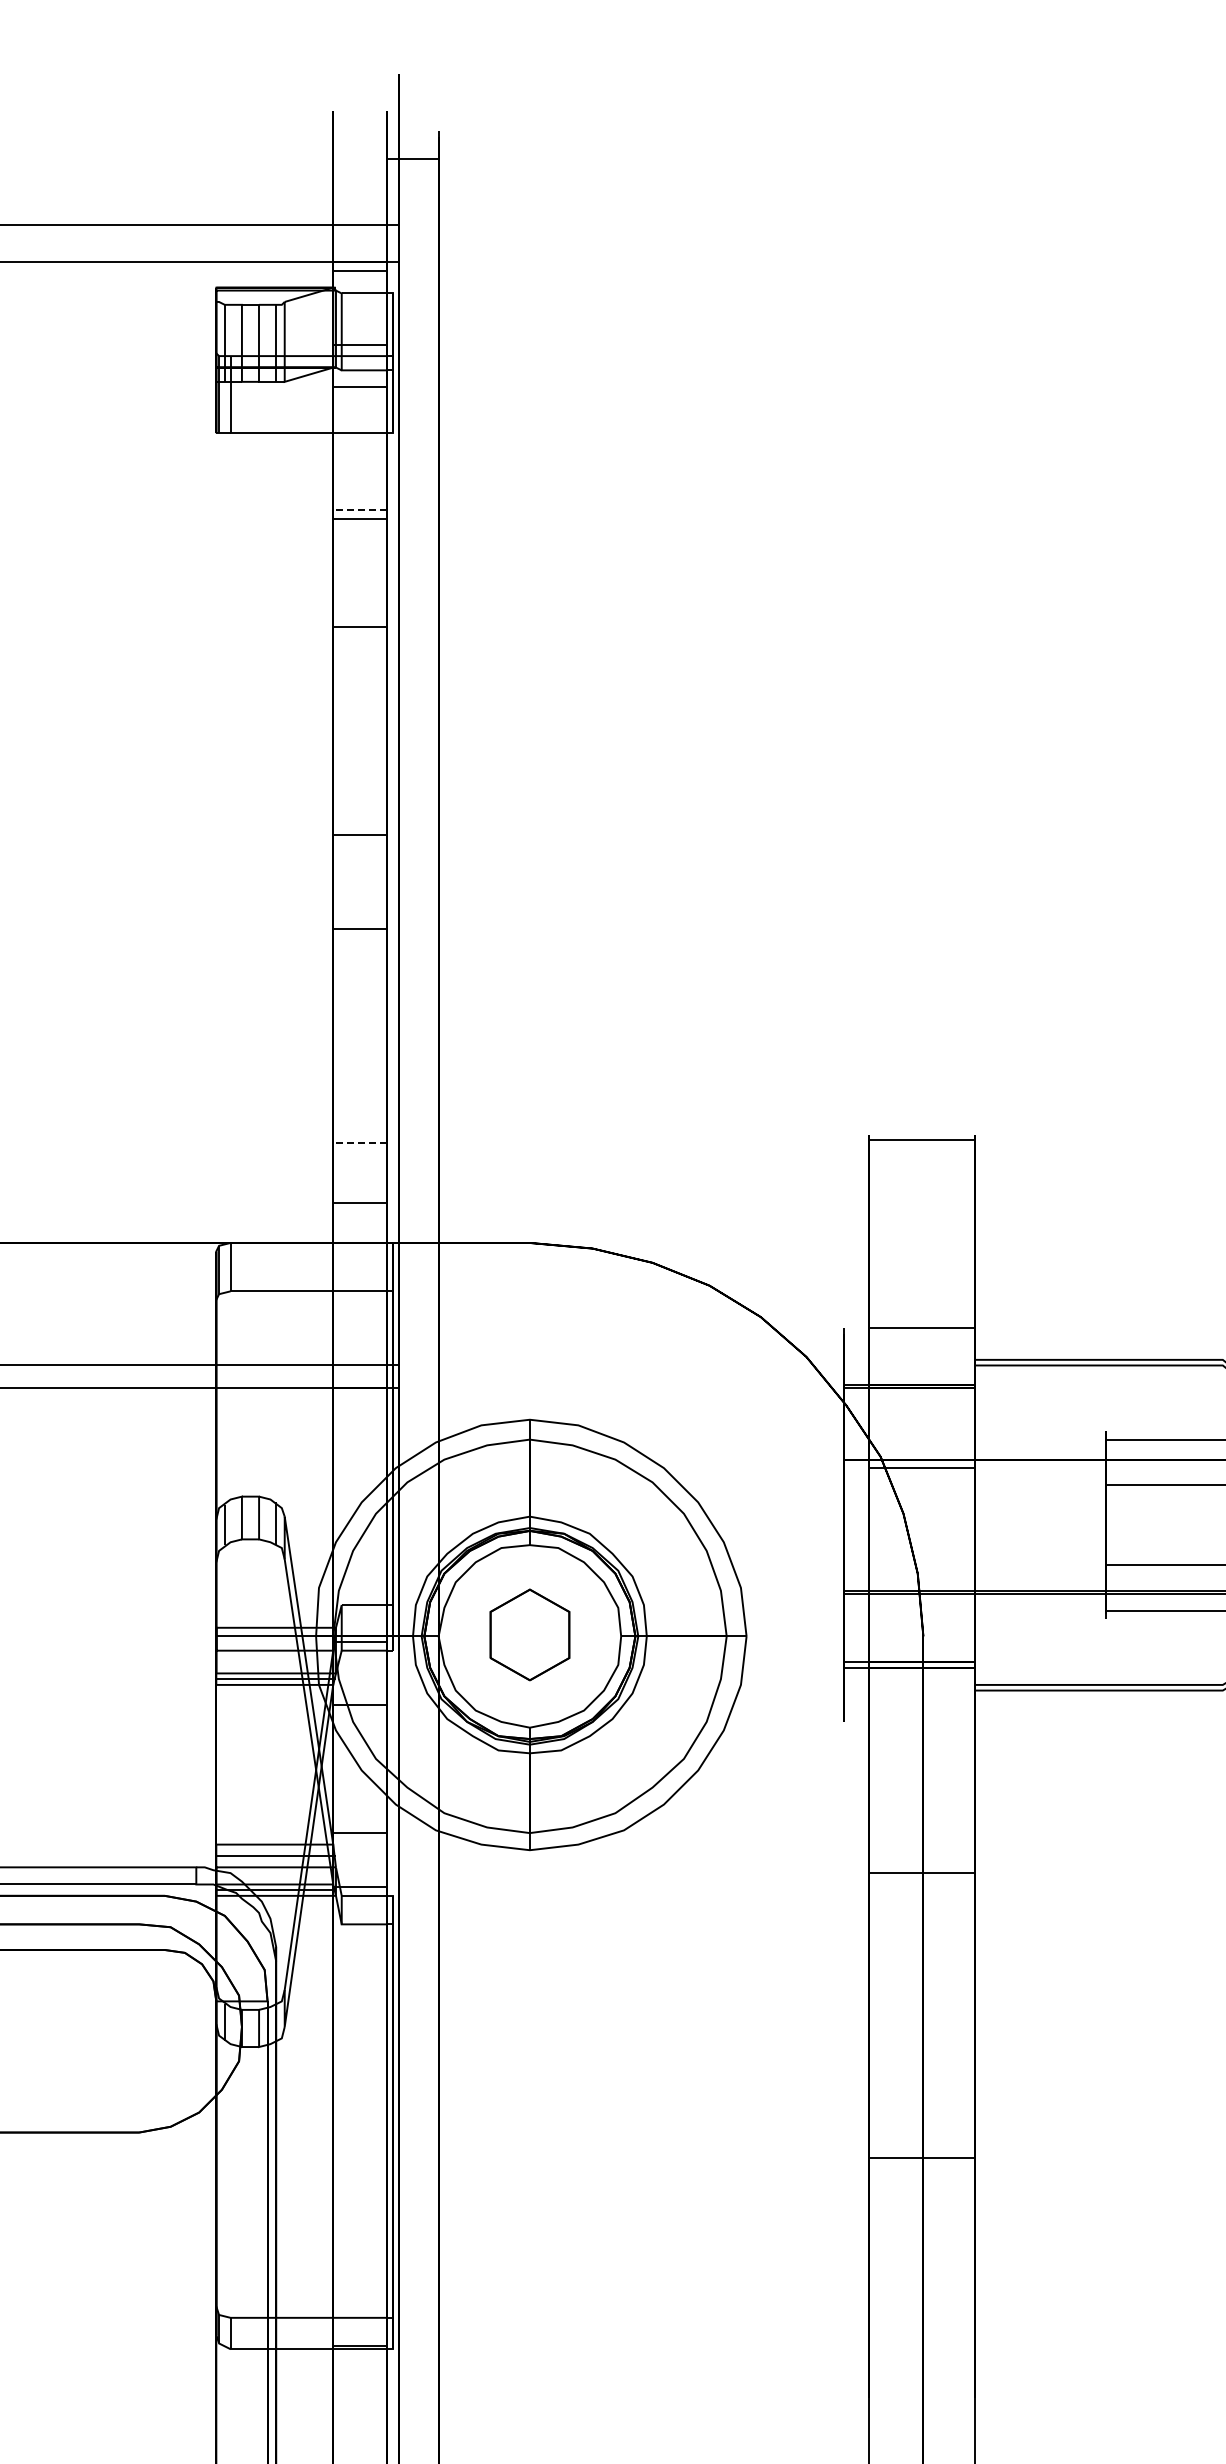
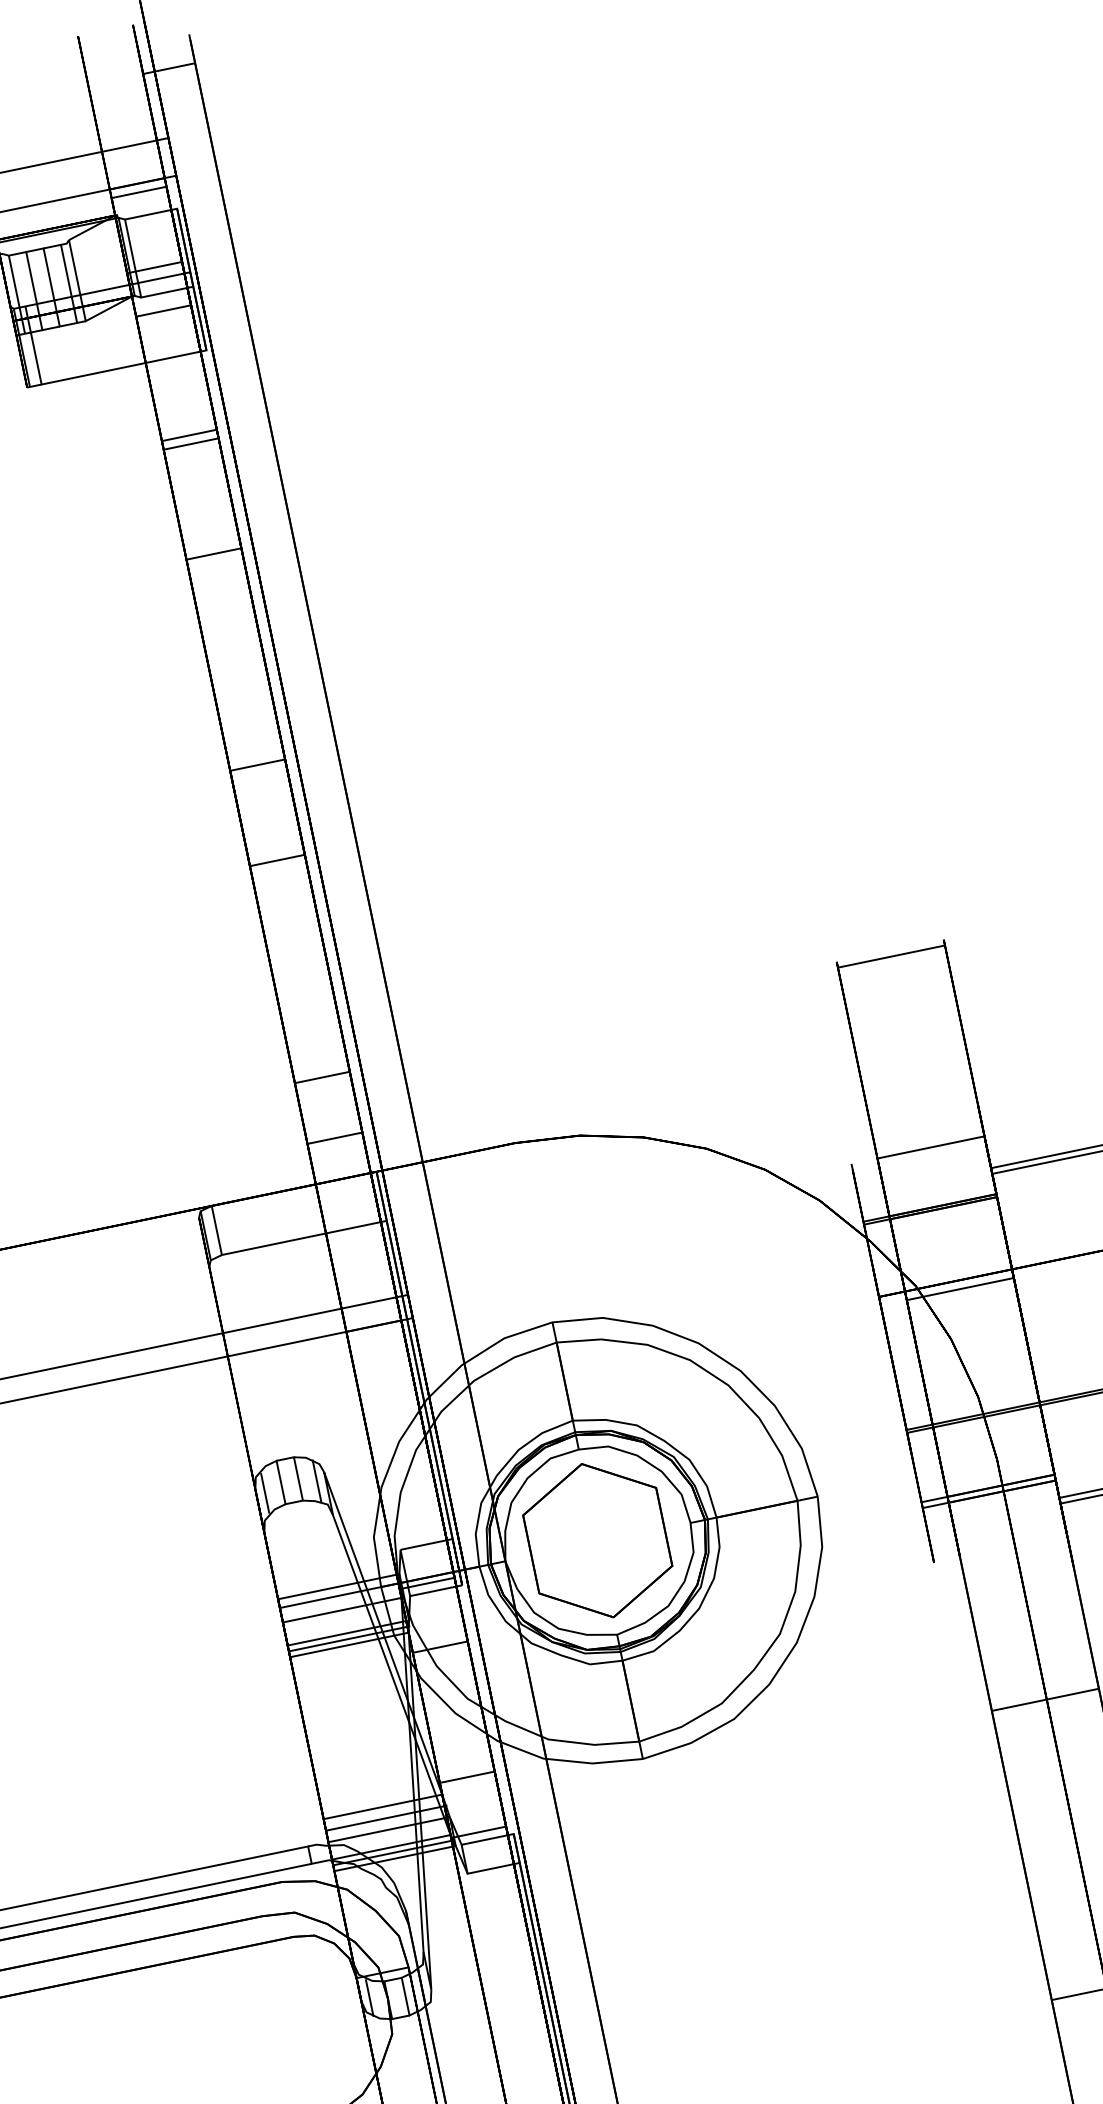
line: (359, 510) -> (188, 435), dashed -> solid
line: (359, 1143) -> (321, 1077), dashed -> solid
part: (529, 1634) -> (597, 1540), size x1.67

